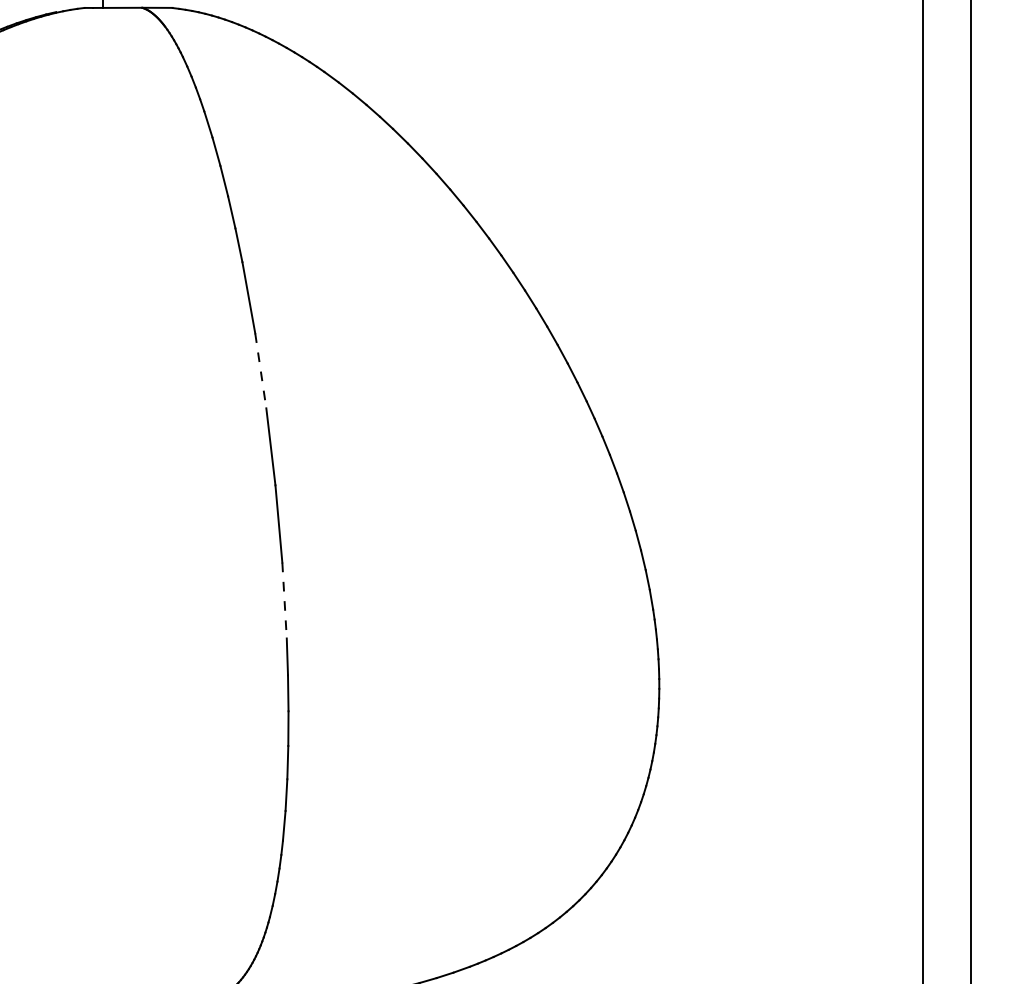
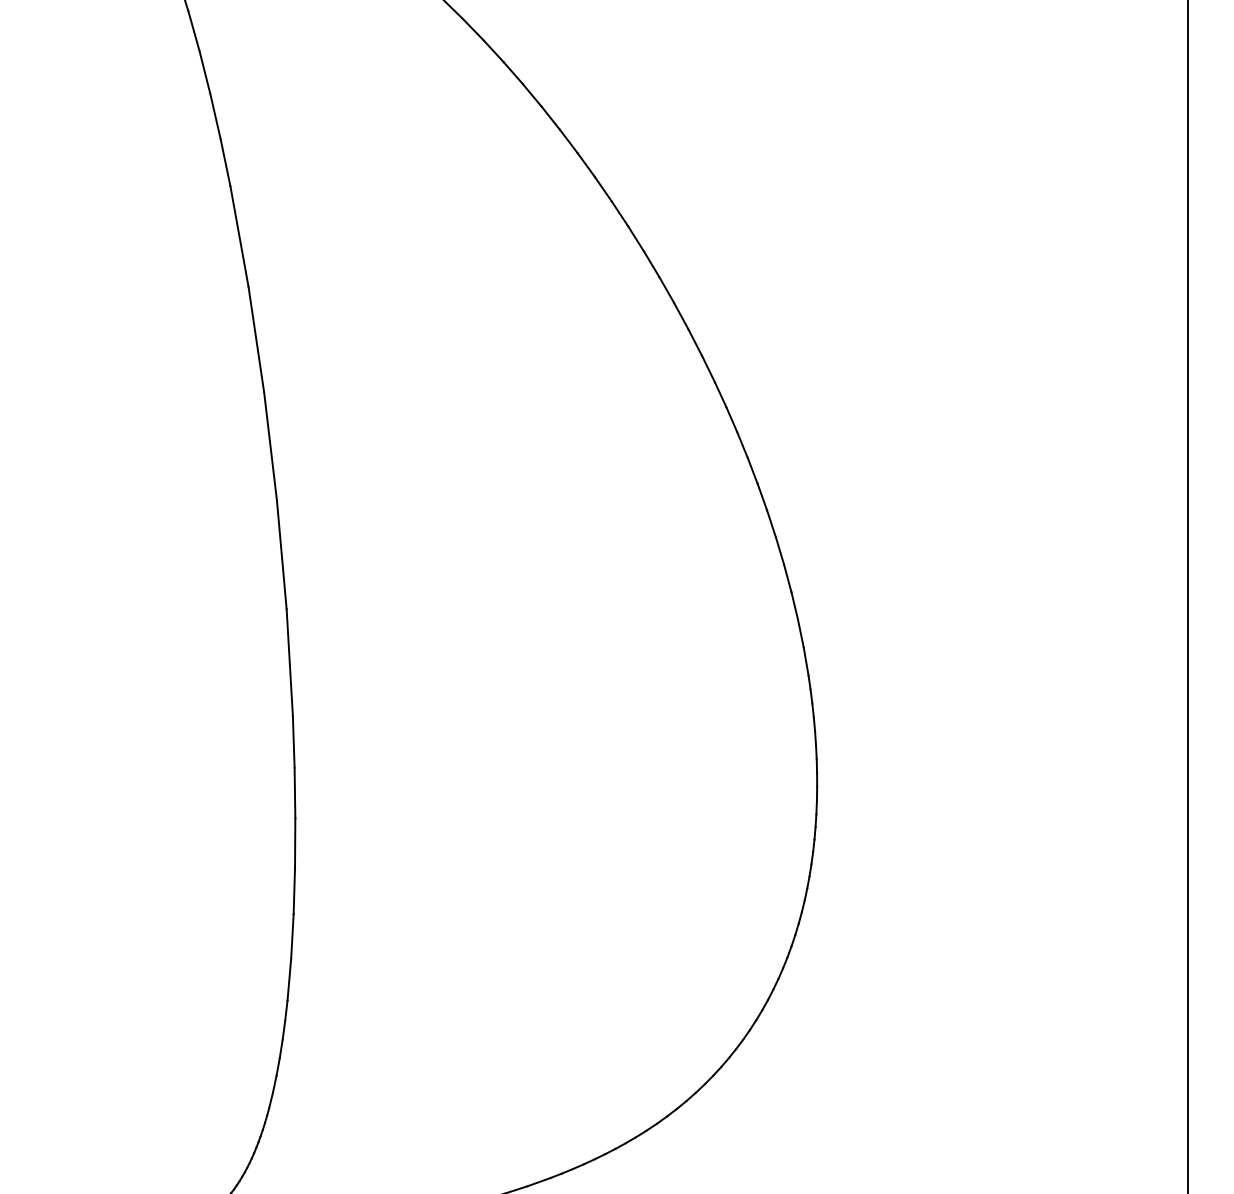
line: (260, 370) -> (255, 338), dashed -> solid
line: (284, 601) -> (289, 663), dashed -> solid

